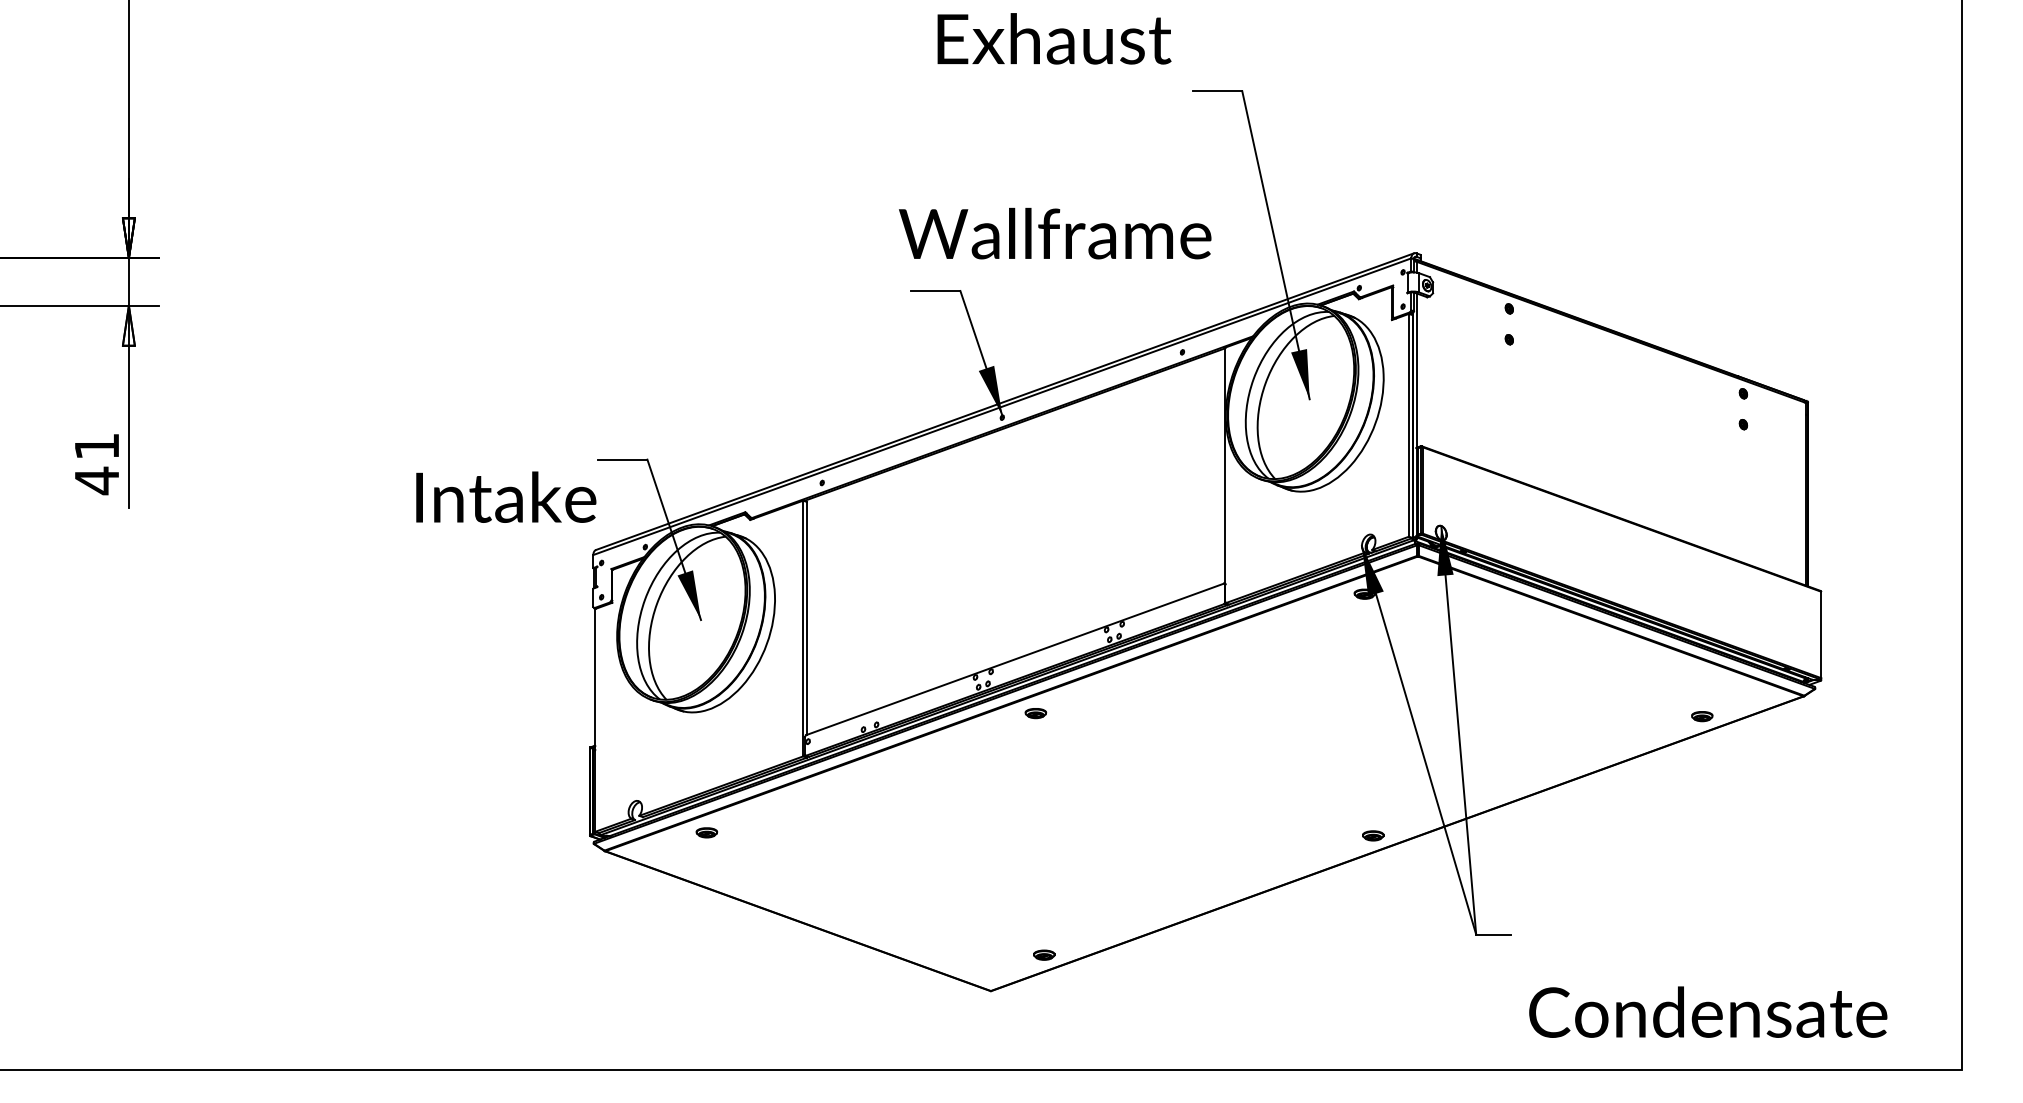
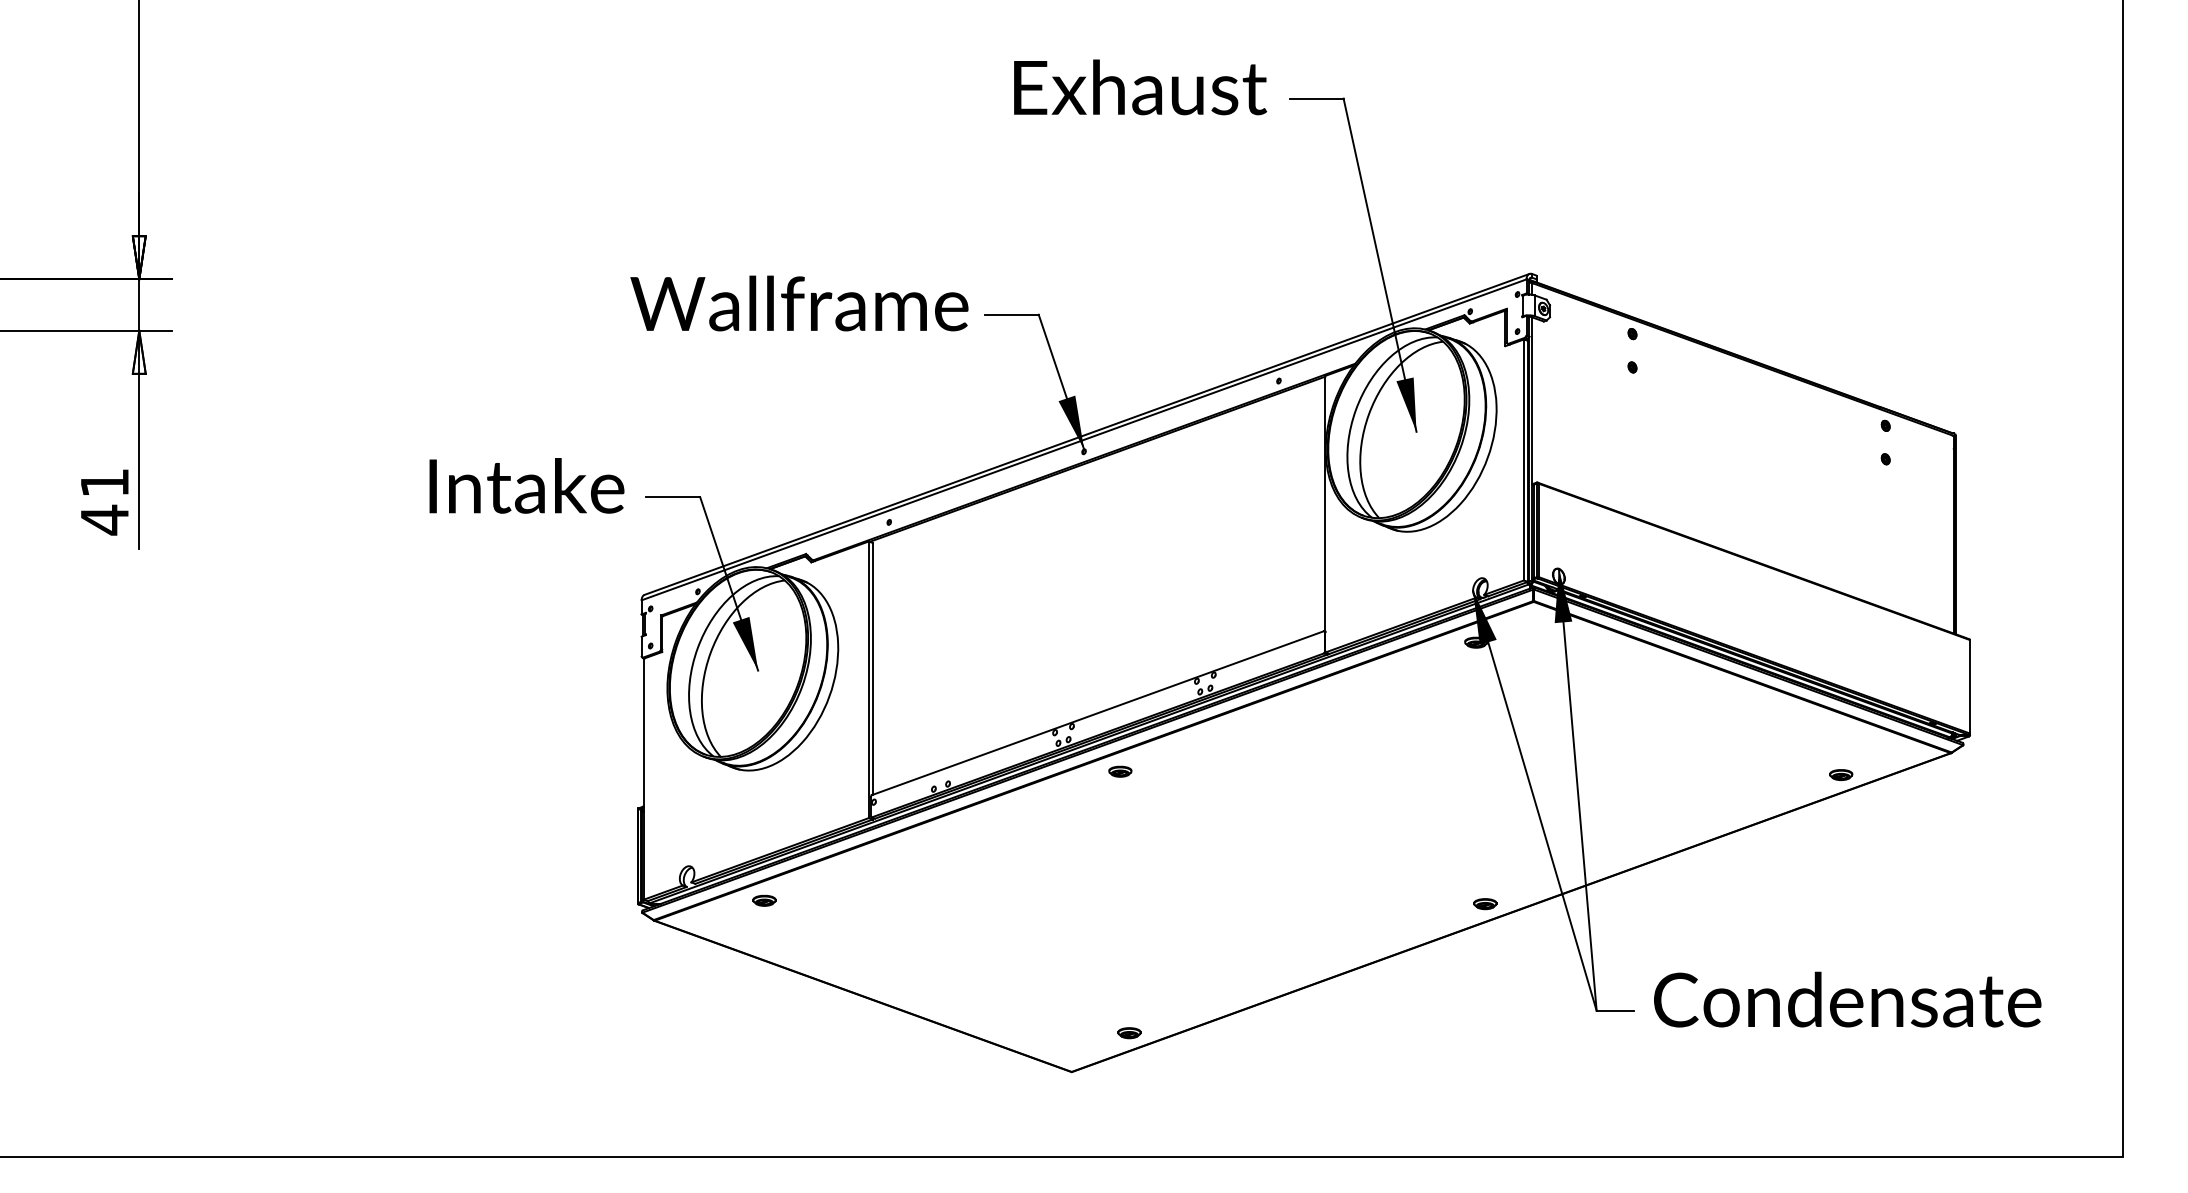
text: (1054, 38) -> (1140, 87), moved
text: (1055, 233) -> (799, 303), moved
text: (506, 496) -> (527, 485), moved
text: (1708, 1011) -> (1847, 998), moved

